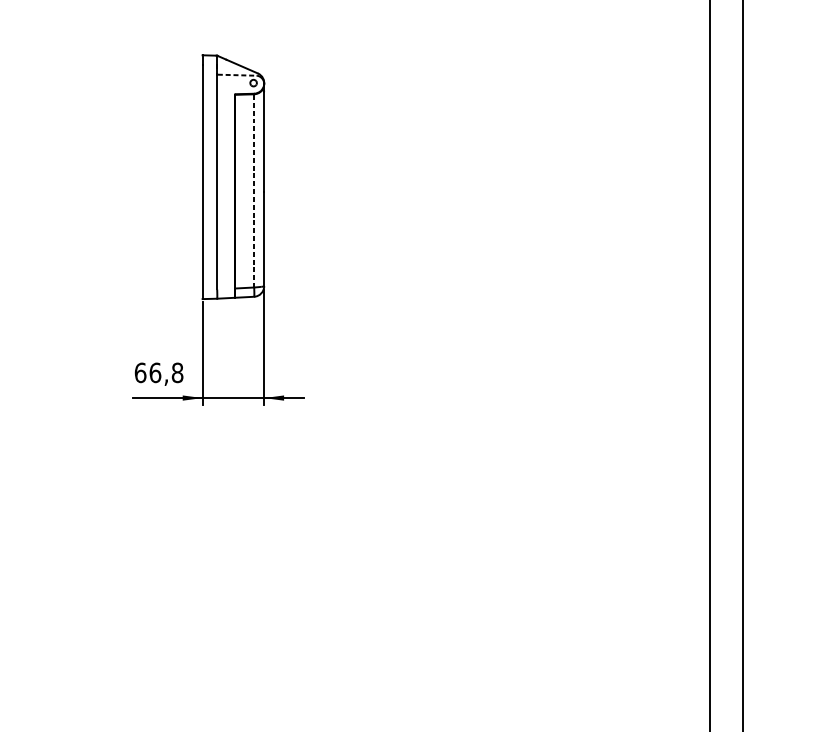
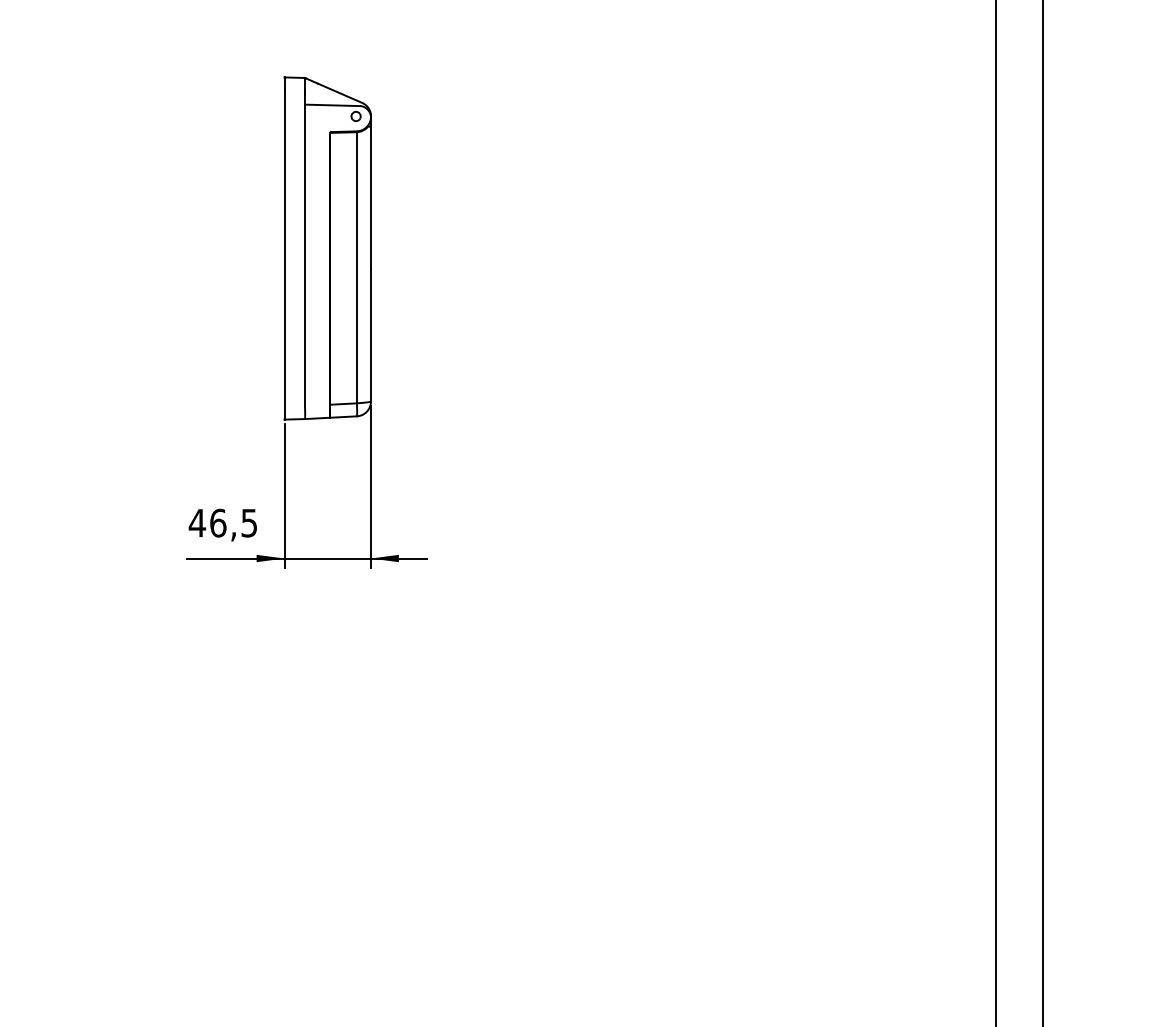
line: (237, 75) -> (333, 105), dashed -> solid
line: (253, 191) -> (356, 268), dashed -> solid
text: (158, 372) -> (222, 522), 66,8 -> 46,5

